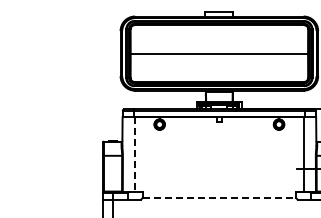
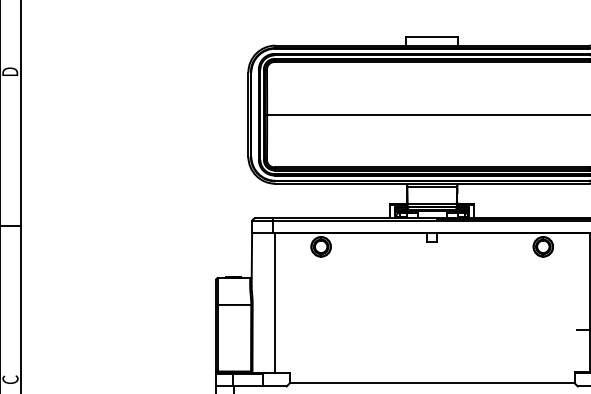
line: (134, 155) -> (274, 304), dashed -> solid
line: (219, 197) -> (432, 382), dashed -> solid

